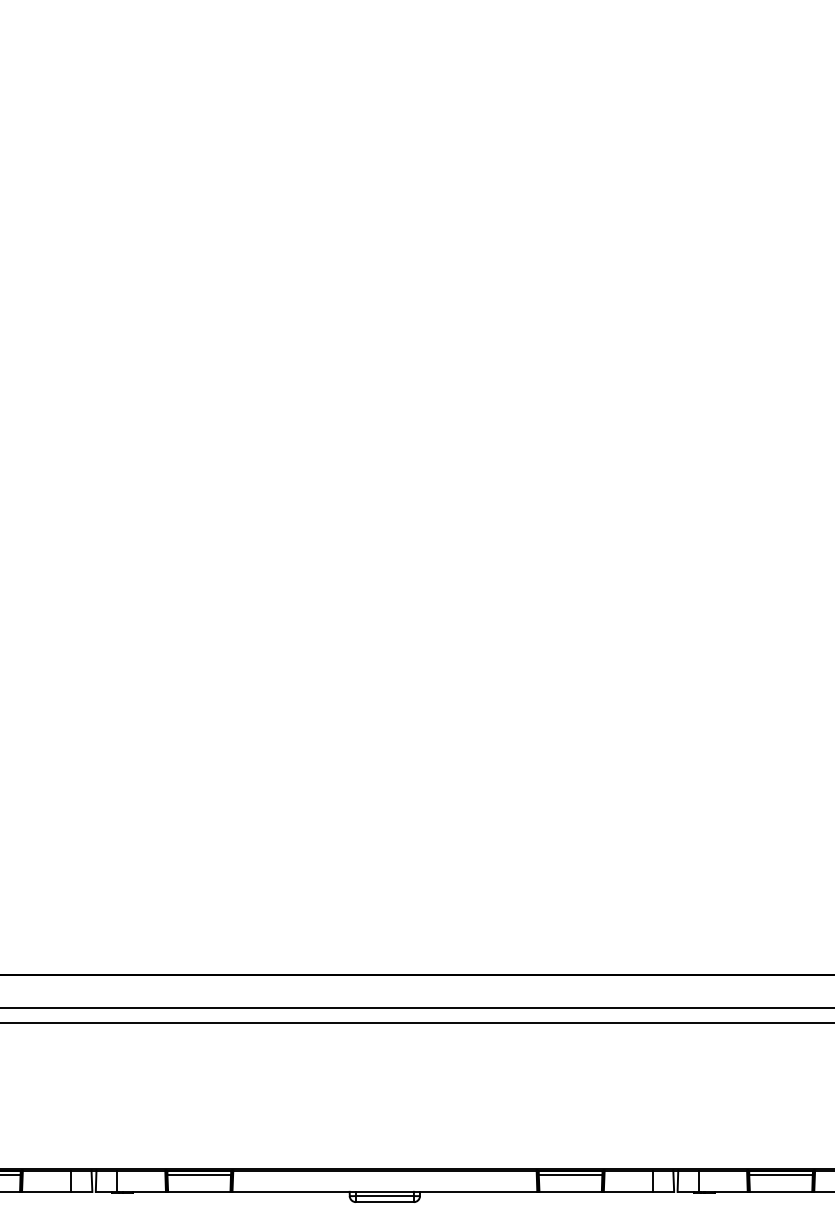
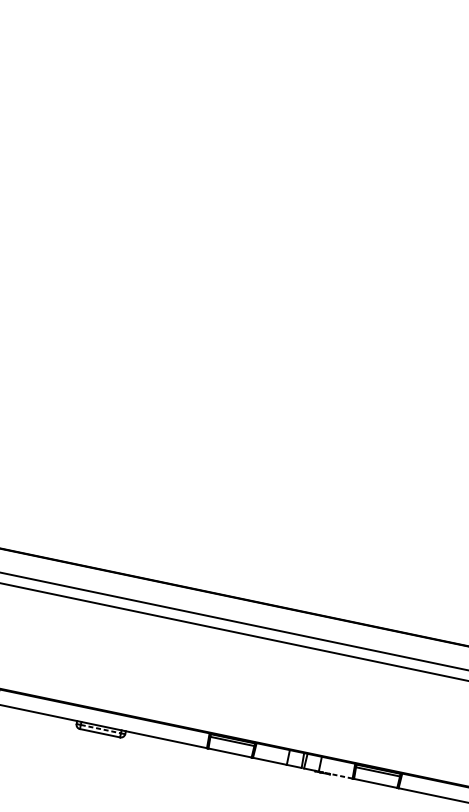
line: (722, 1191) -> (335, 774), solid -> dashed
line: (384, 1196) -> (100, 729), solid -> dashed

